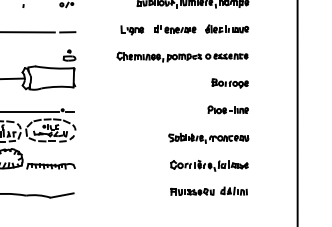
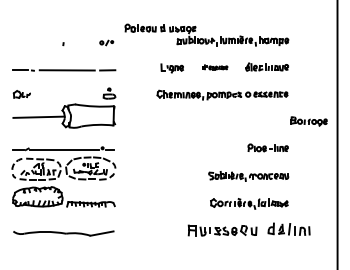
part: (175, 29) -> (215, 67), size x0.6
part: (229, 83) -> (308, 121), moved
part: (208, 190) -> (248, 228), size x1.6

